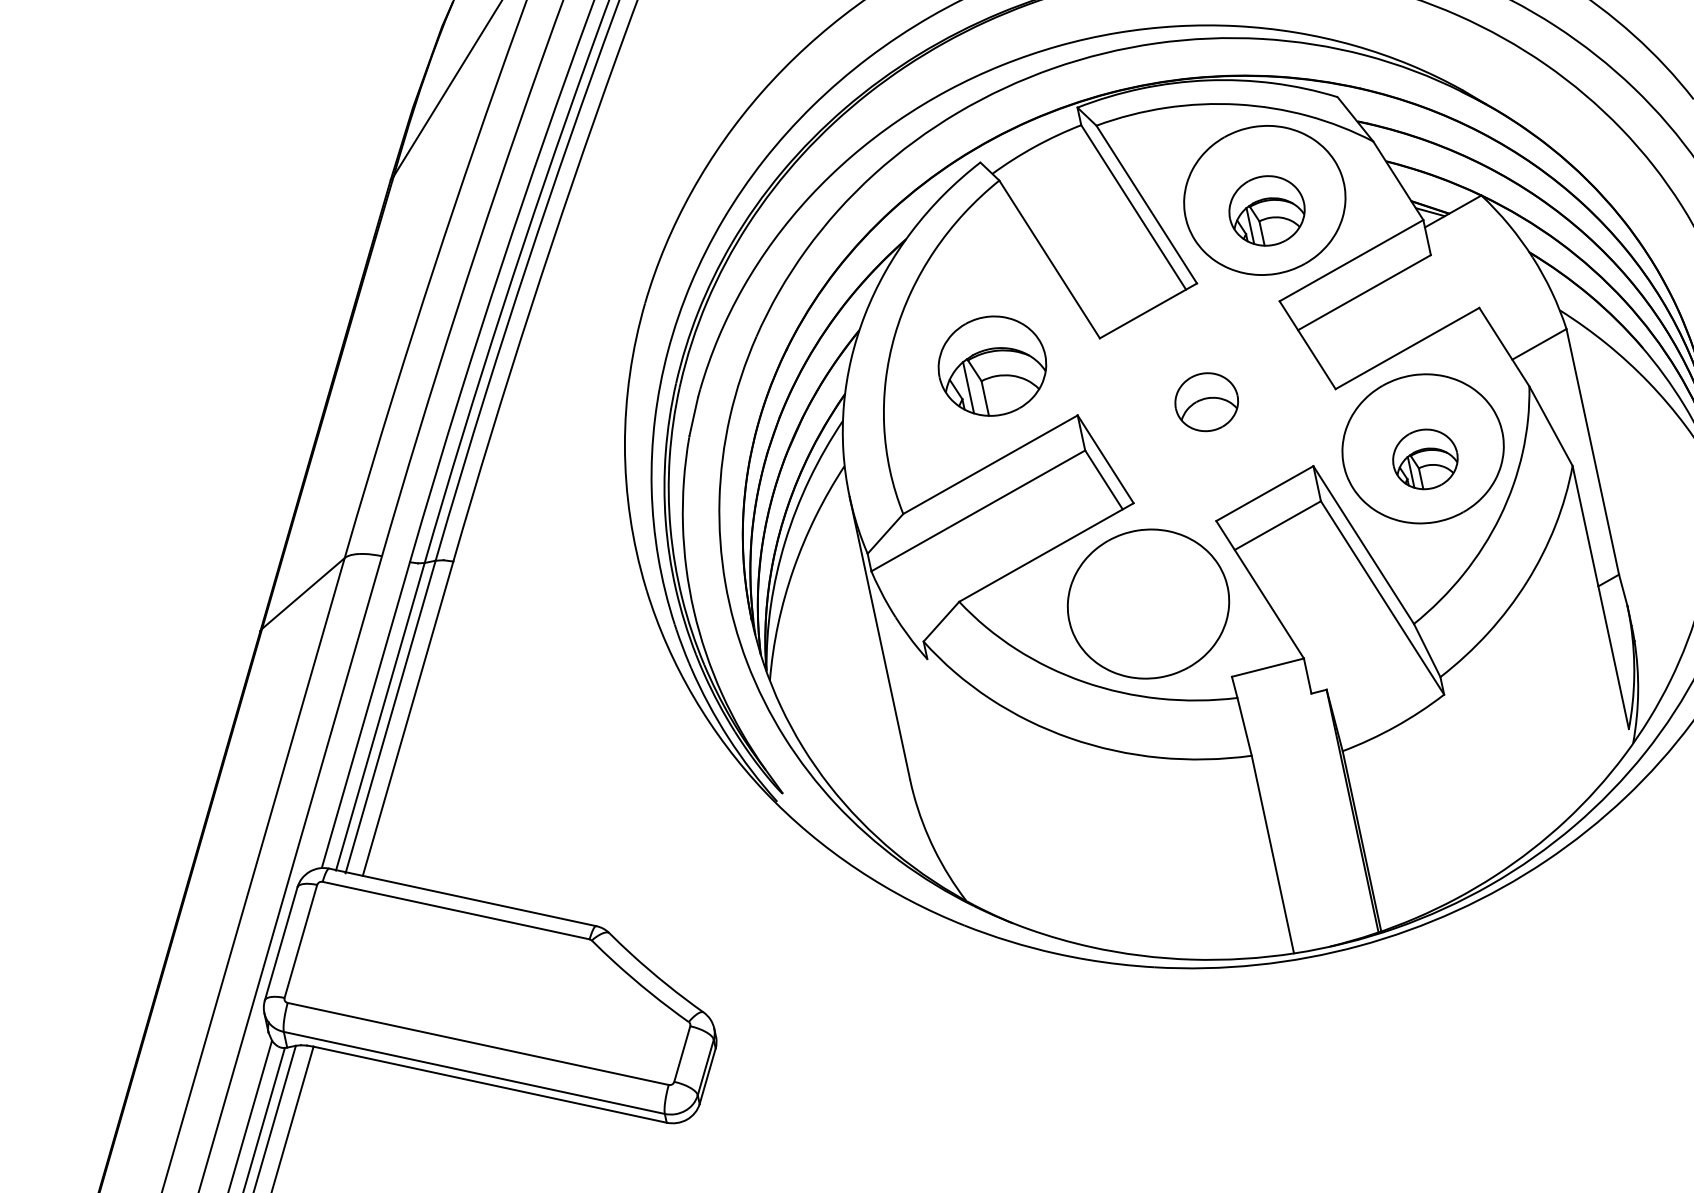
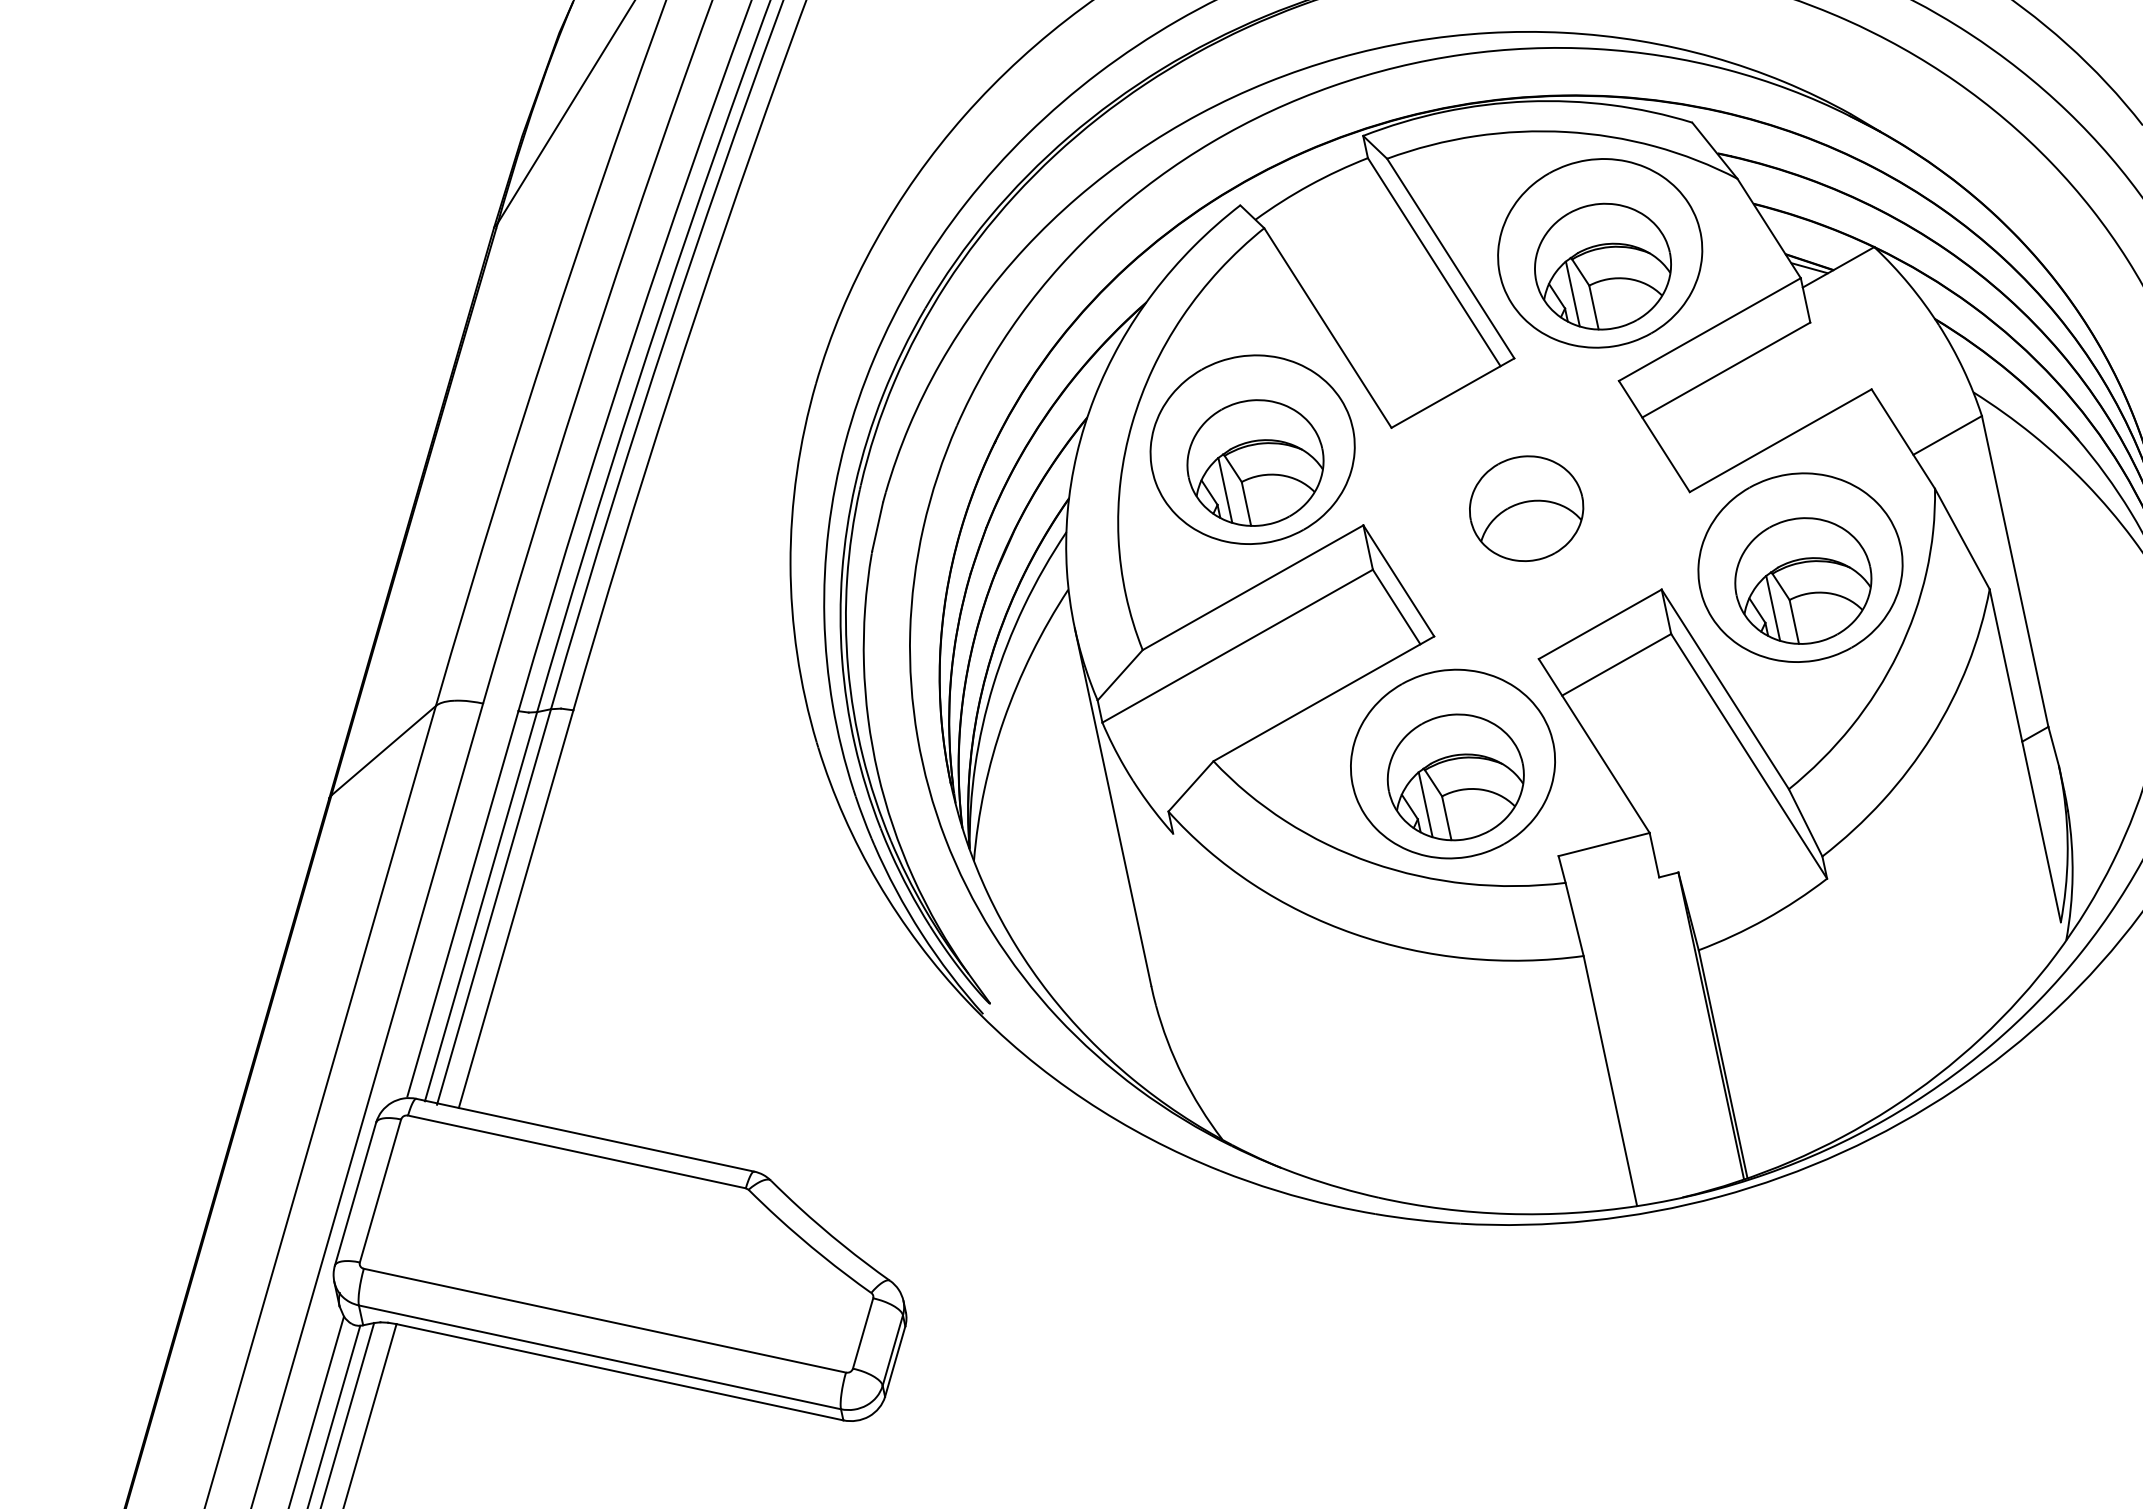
part: (1266, 210) -> (1602, 266), size x1.43
part: (990, 355) -> (1252, 449), added
part: (1206, 402) -> (1526, 508), size x1.43
part: (1425, 458) -> (1803, 580), size x1.67
part: (1150, 614) -> (1455, 777), added

